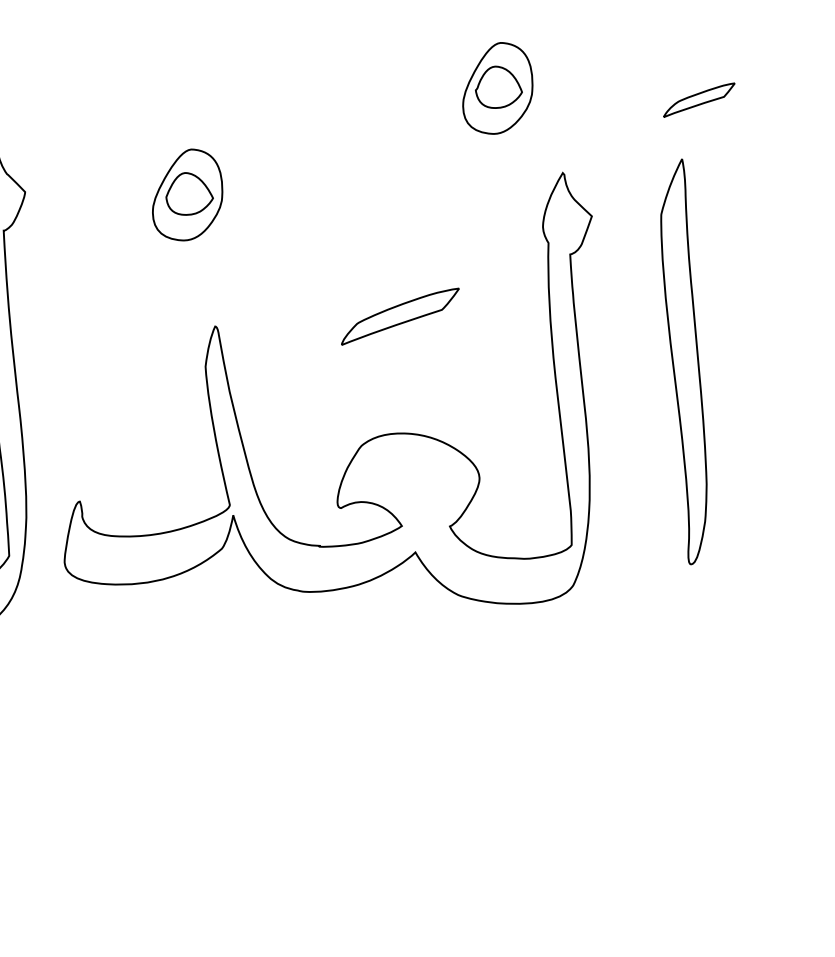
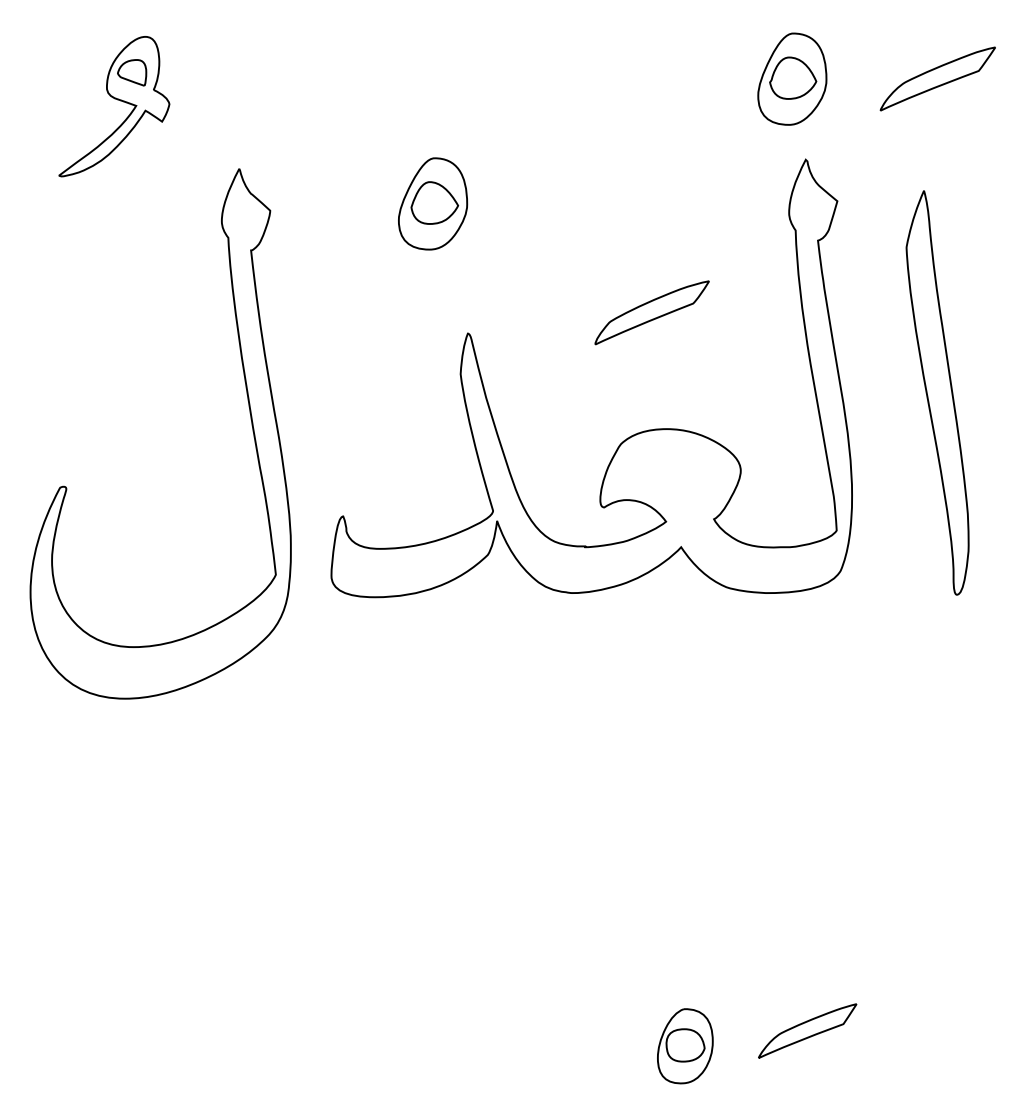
part: (498, 87) -> (792, 78), moved
part: (699, 99) -> (937, 78), size x1.67
part: (683, 361) -> (937, 392), moved

